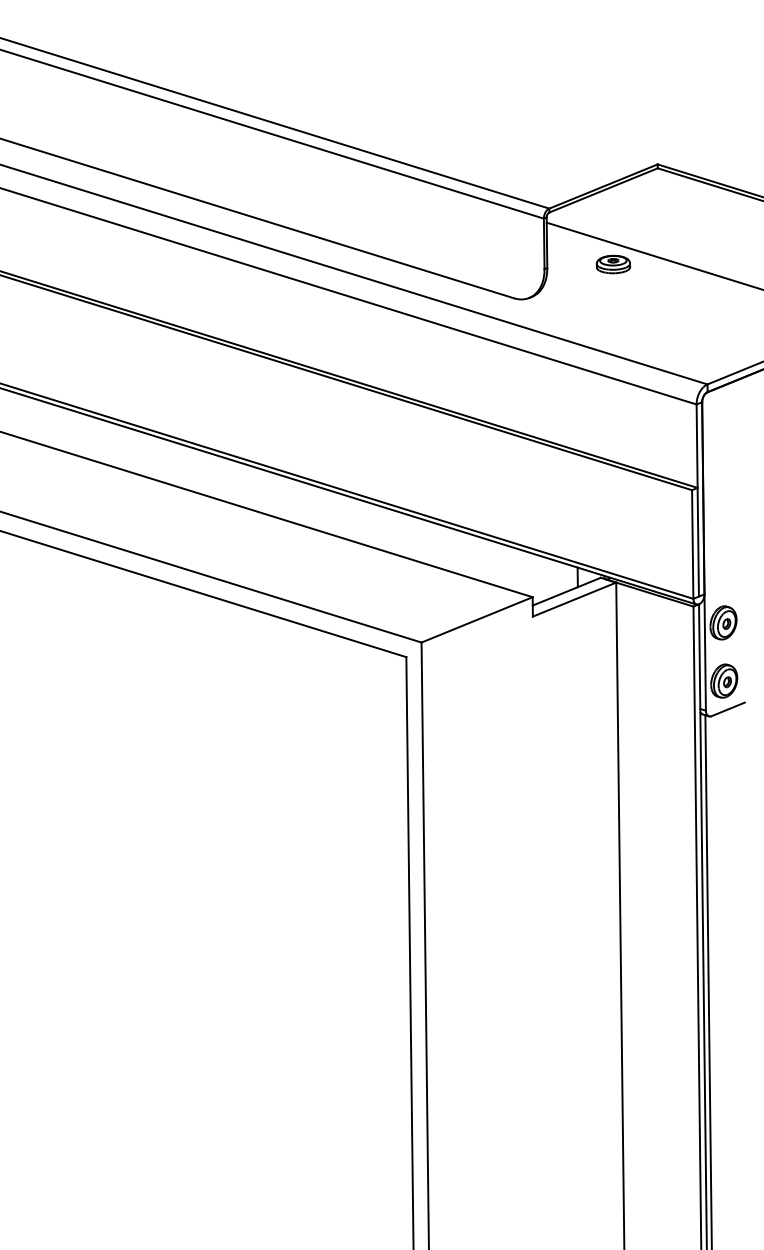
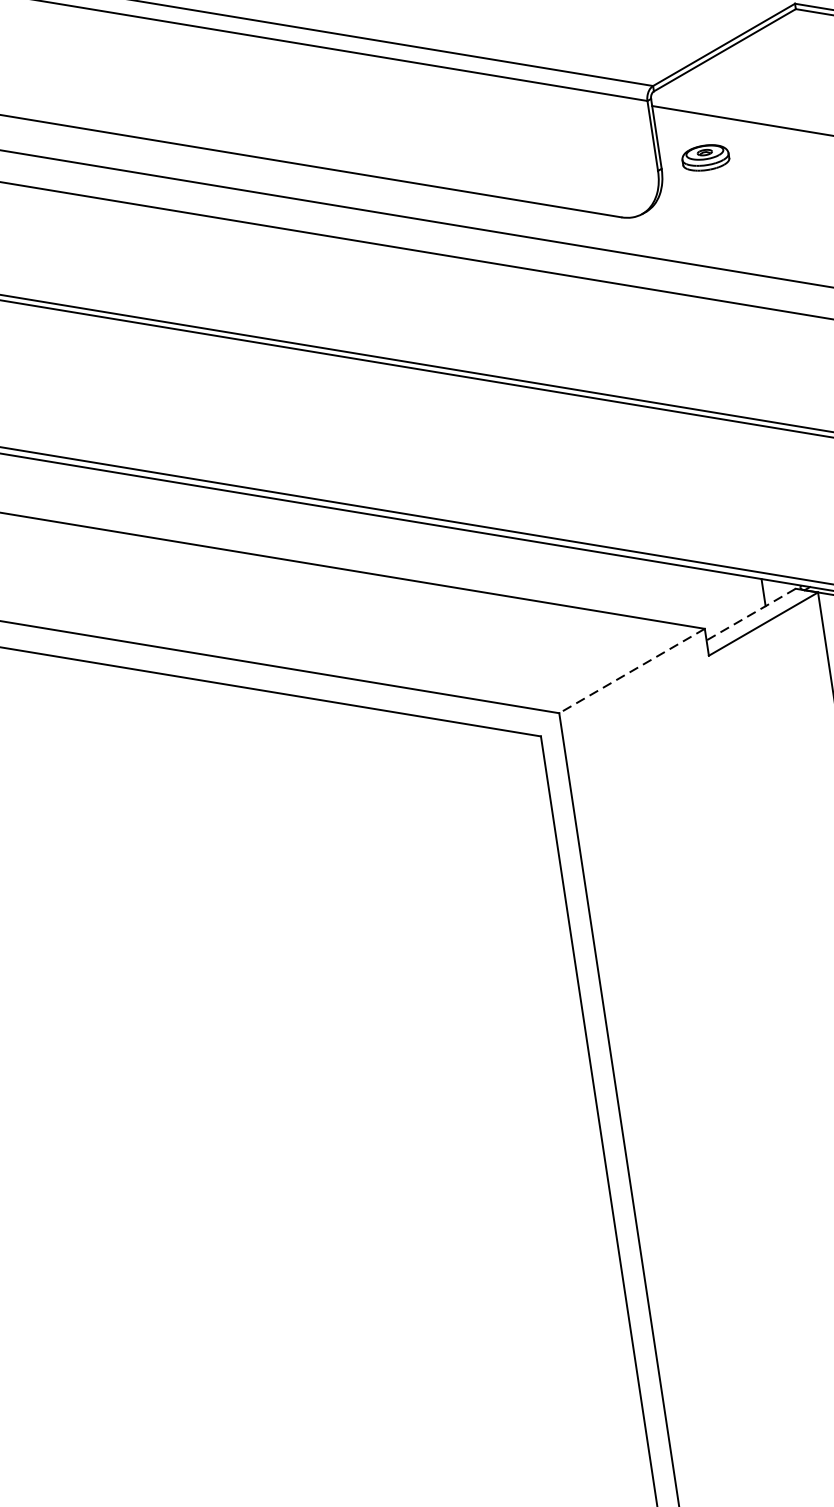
part: (613, 264) -> (705, 157), moved
line: (566, 591) -> (750, 614), solid -> dashed
line: (476, 620) -> (631, 672), solid -> dashed

